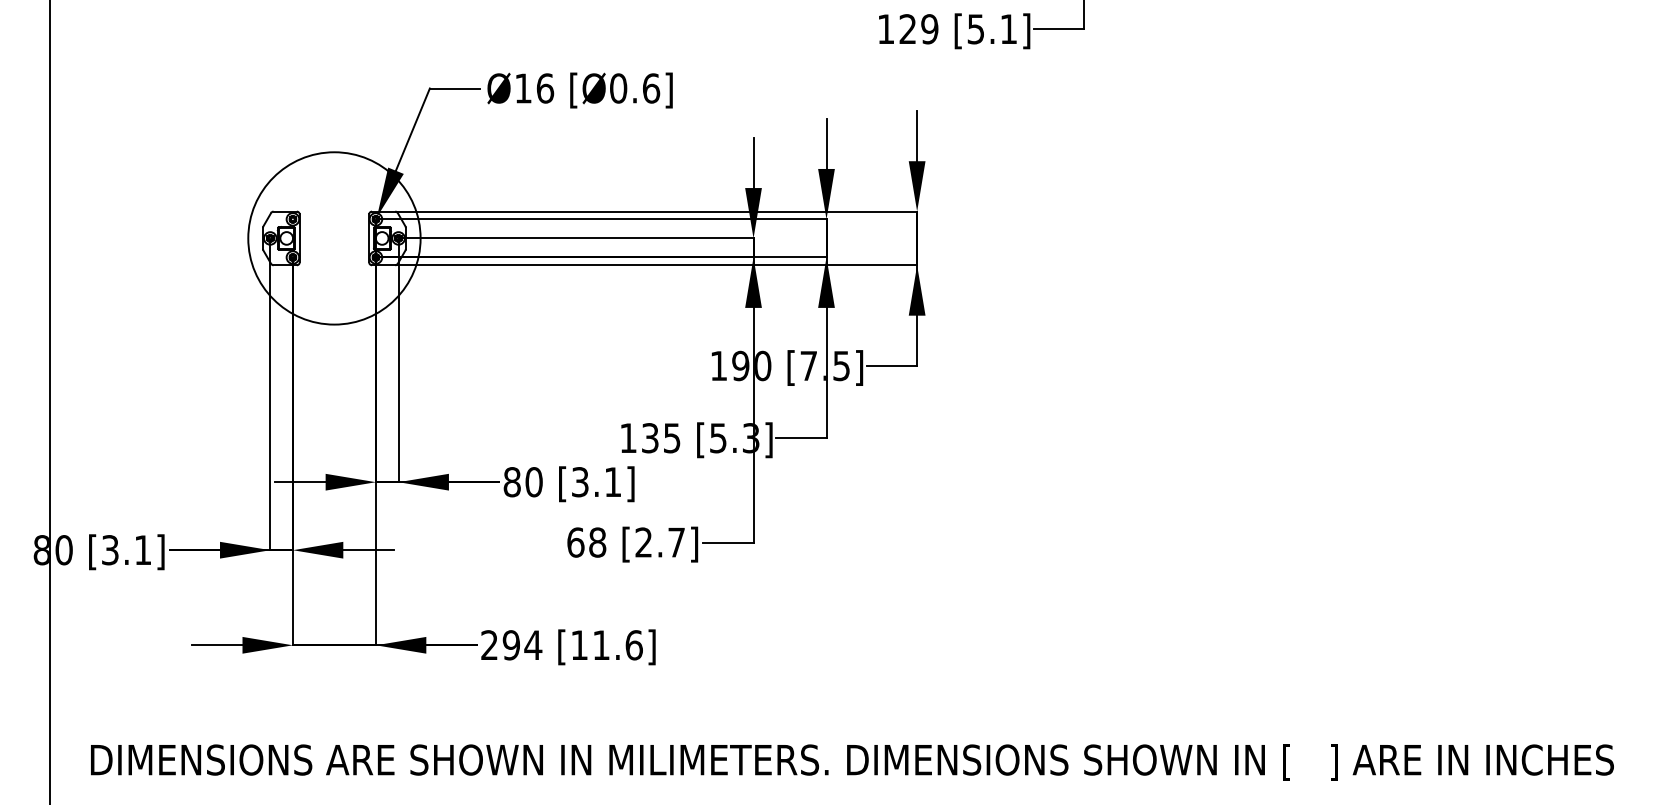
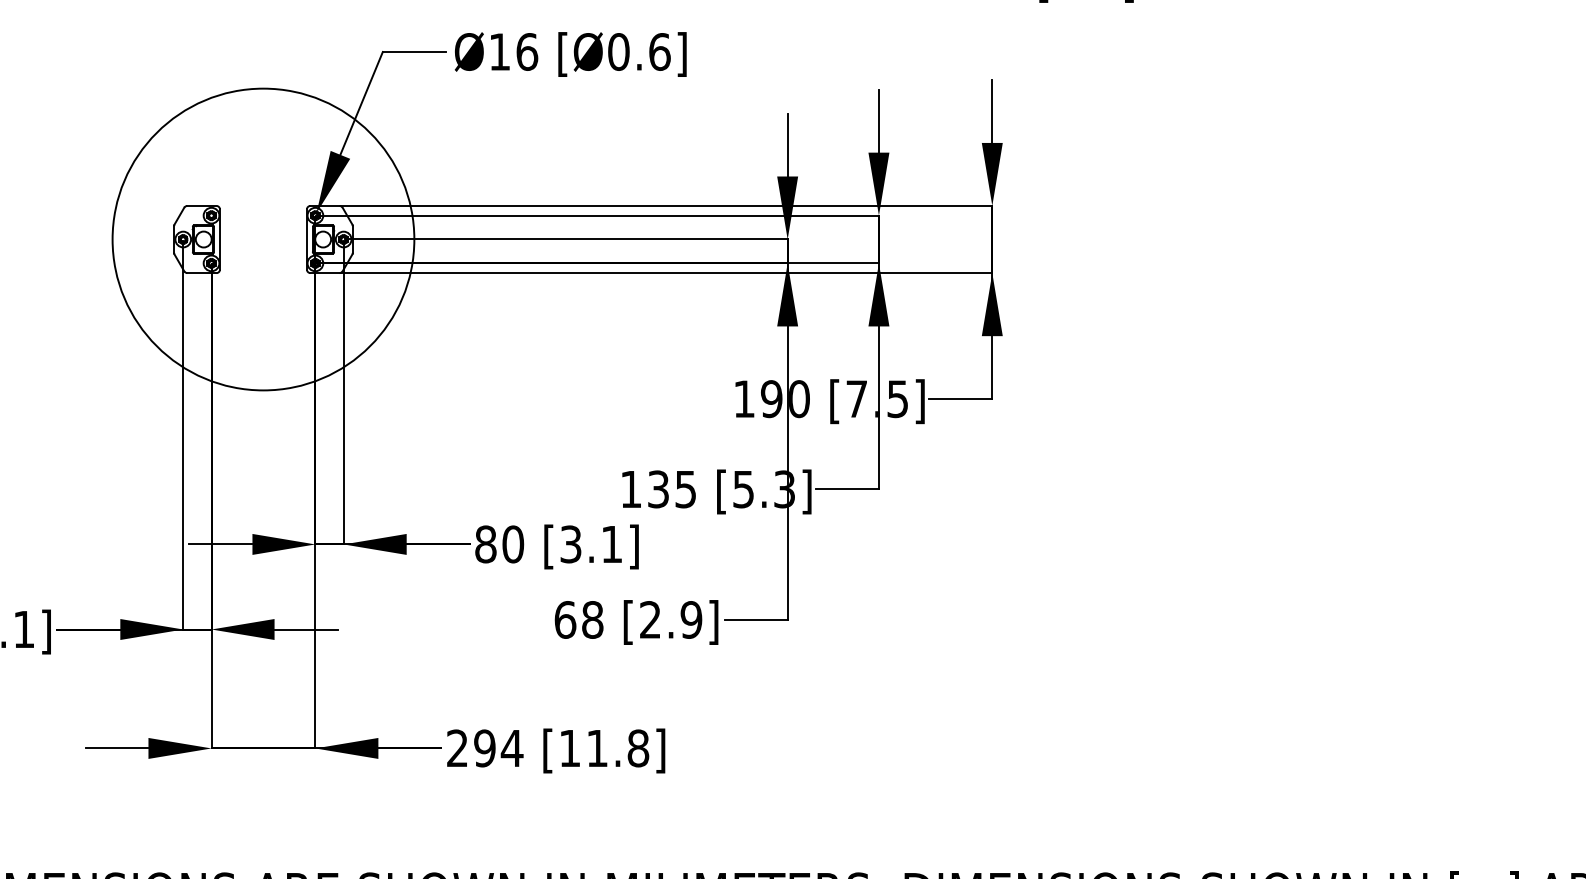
circle: (334, 238) -> (263, 239), size x1.4
text: (676, 542) -> (691, 619), [2.7] -> [2.9]
text: (633, 645) -> (637, 748), [11.6] -> [11.8]

